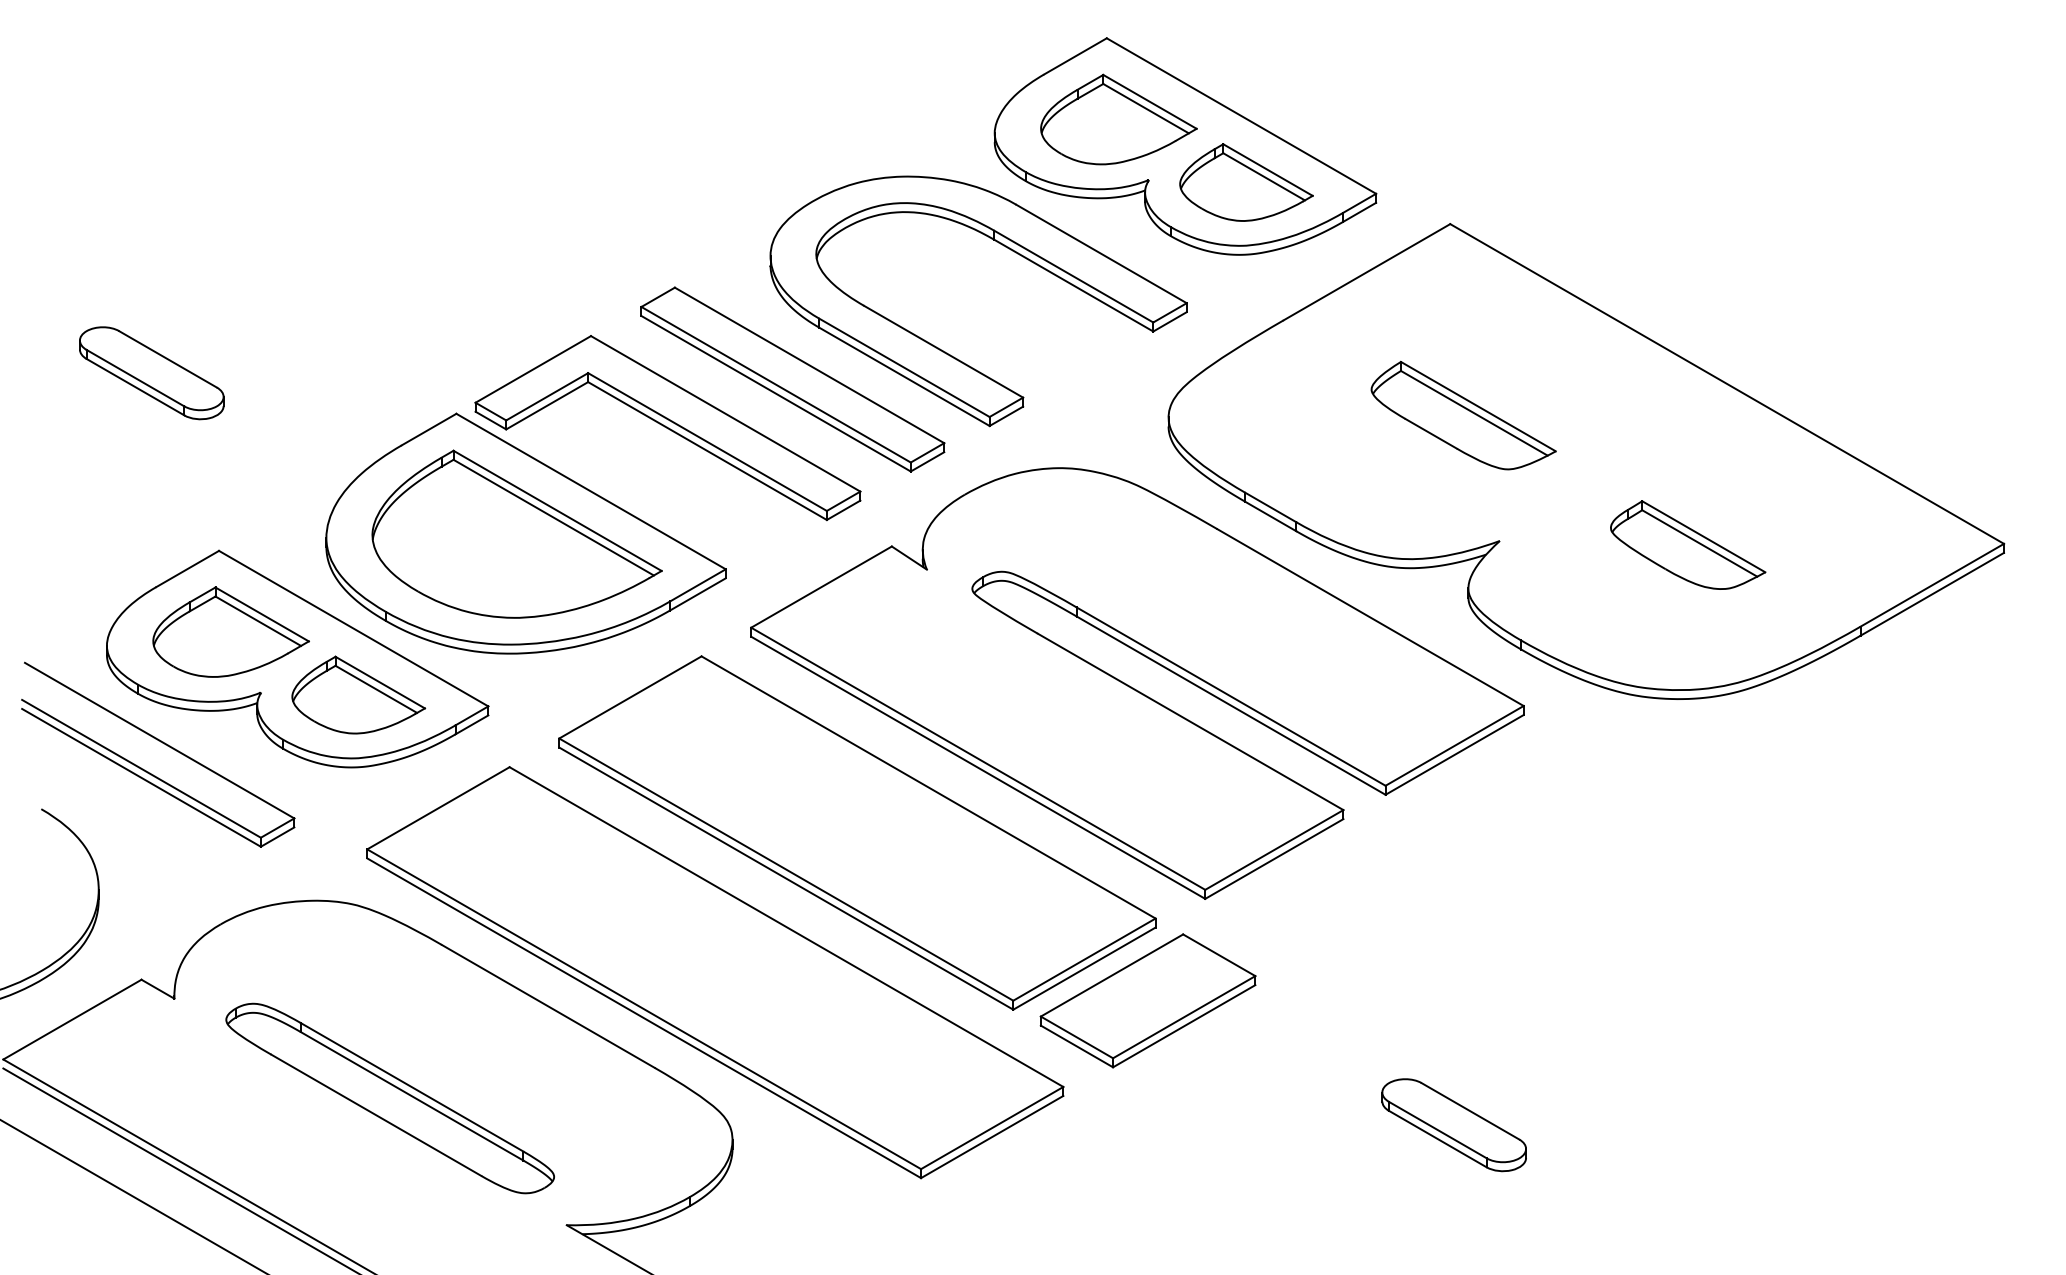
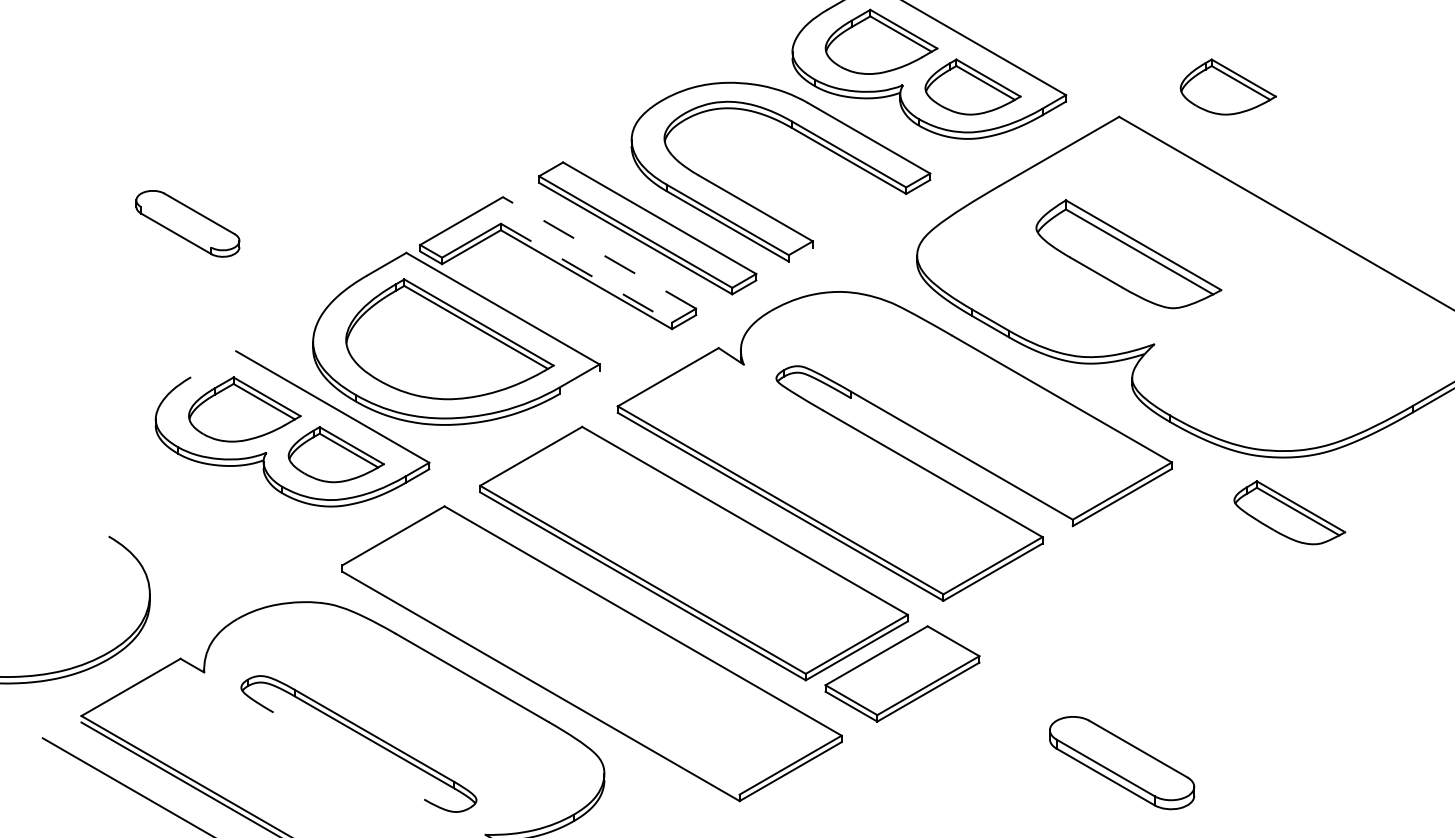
part: (1602, 182) -> (1228, 87), added
line: (135, 377) -> (176, 226), removed
line: (725, 413) -> (599, 252), solid -> dashed
line: (1006, 415) -> (800, 254), removed
part: (1463, 415) -> (1128, 254), size x1.4
line: (707, 442) -> (586, 273), solid -> dashed
part: (1688, 544) -> (1290, 512), moved
line: (187, 568) -> (213, 363), removed
line: (697, 594) -> (579, 382), removed
line: (1230, 705) -> (961, 462), removed
part: (165, 745) -> (197, 490), removed
line: (644, 1009) -> (541, 680), removed
line: (376, 1114) -> (349, 755), removed
part: (1453, 1125) -> (1121, 763), size x1.4

